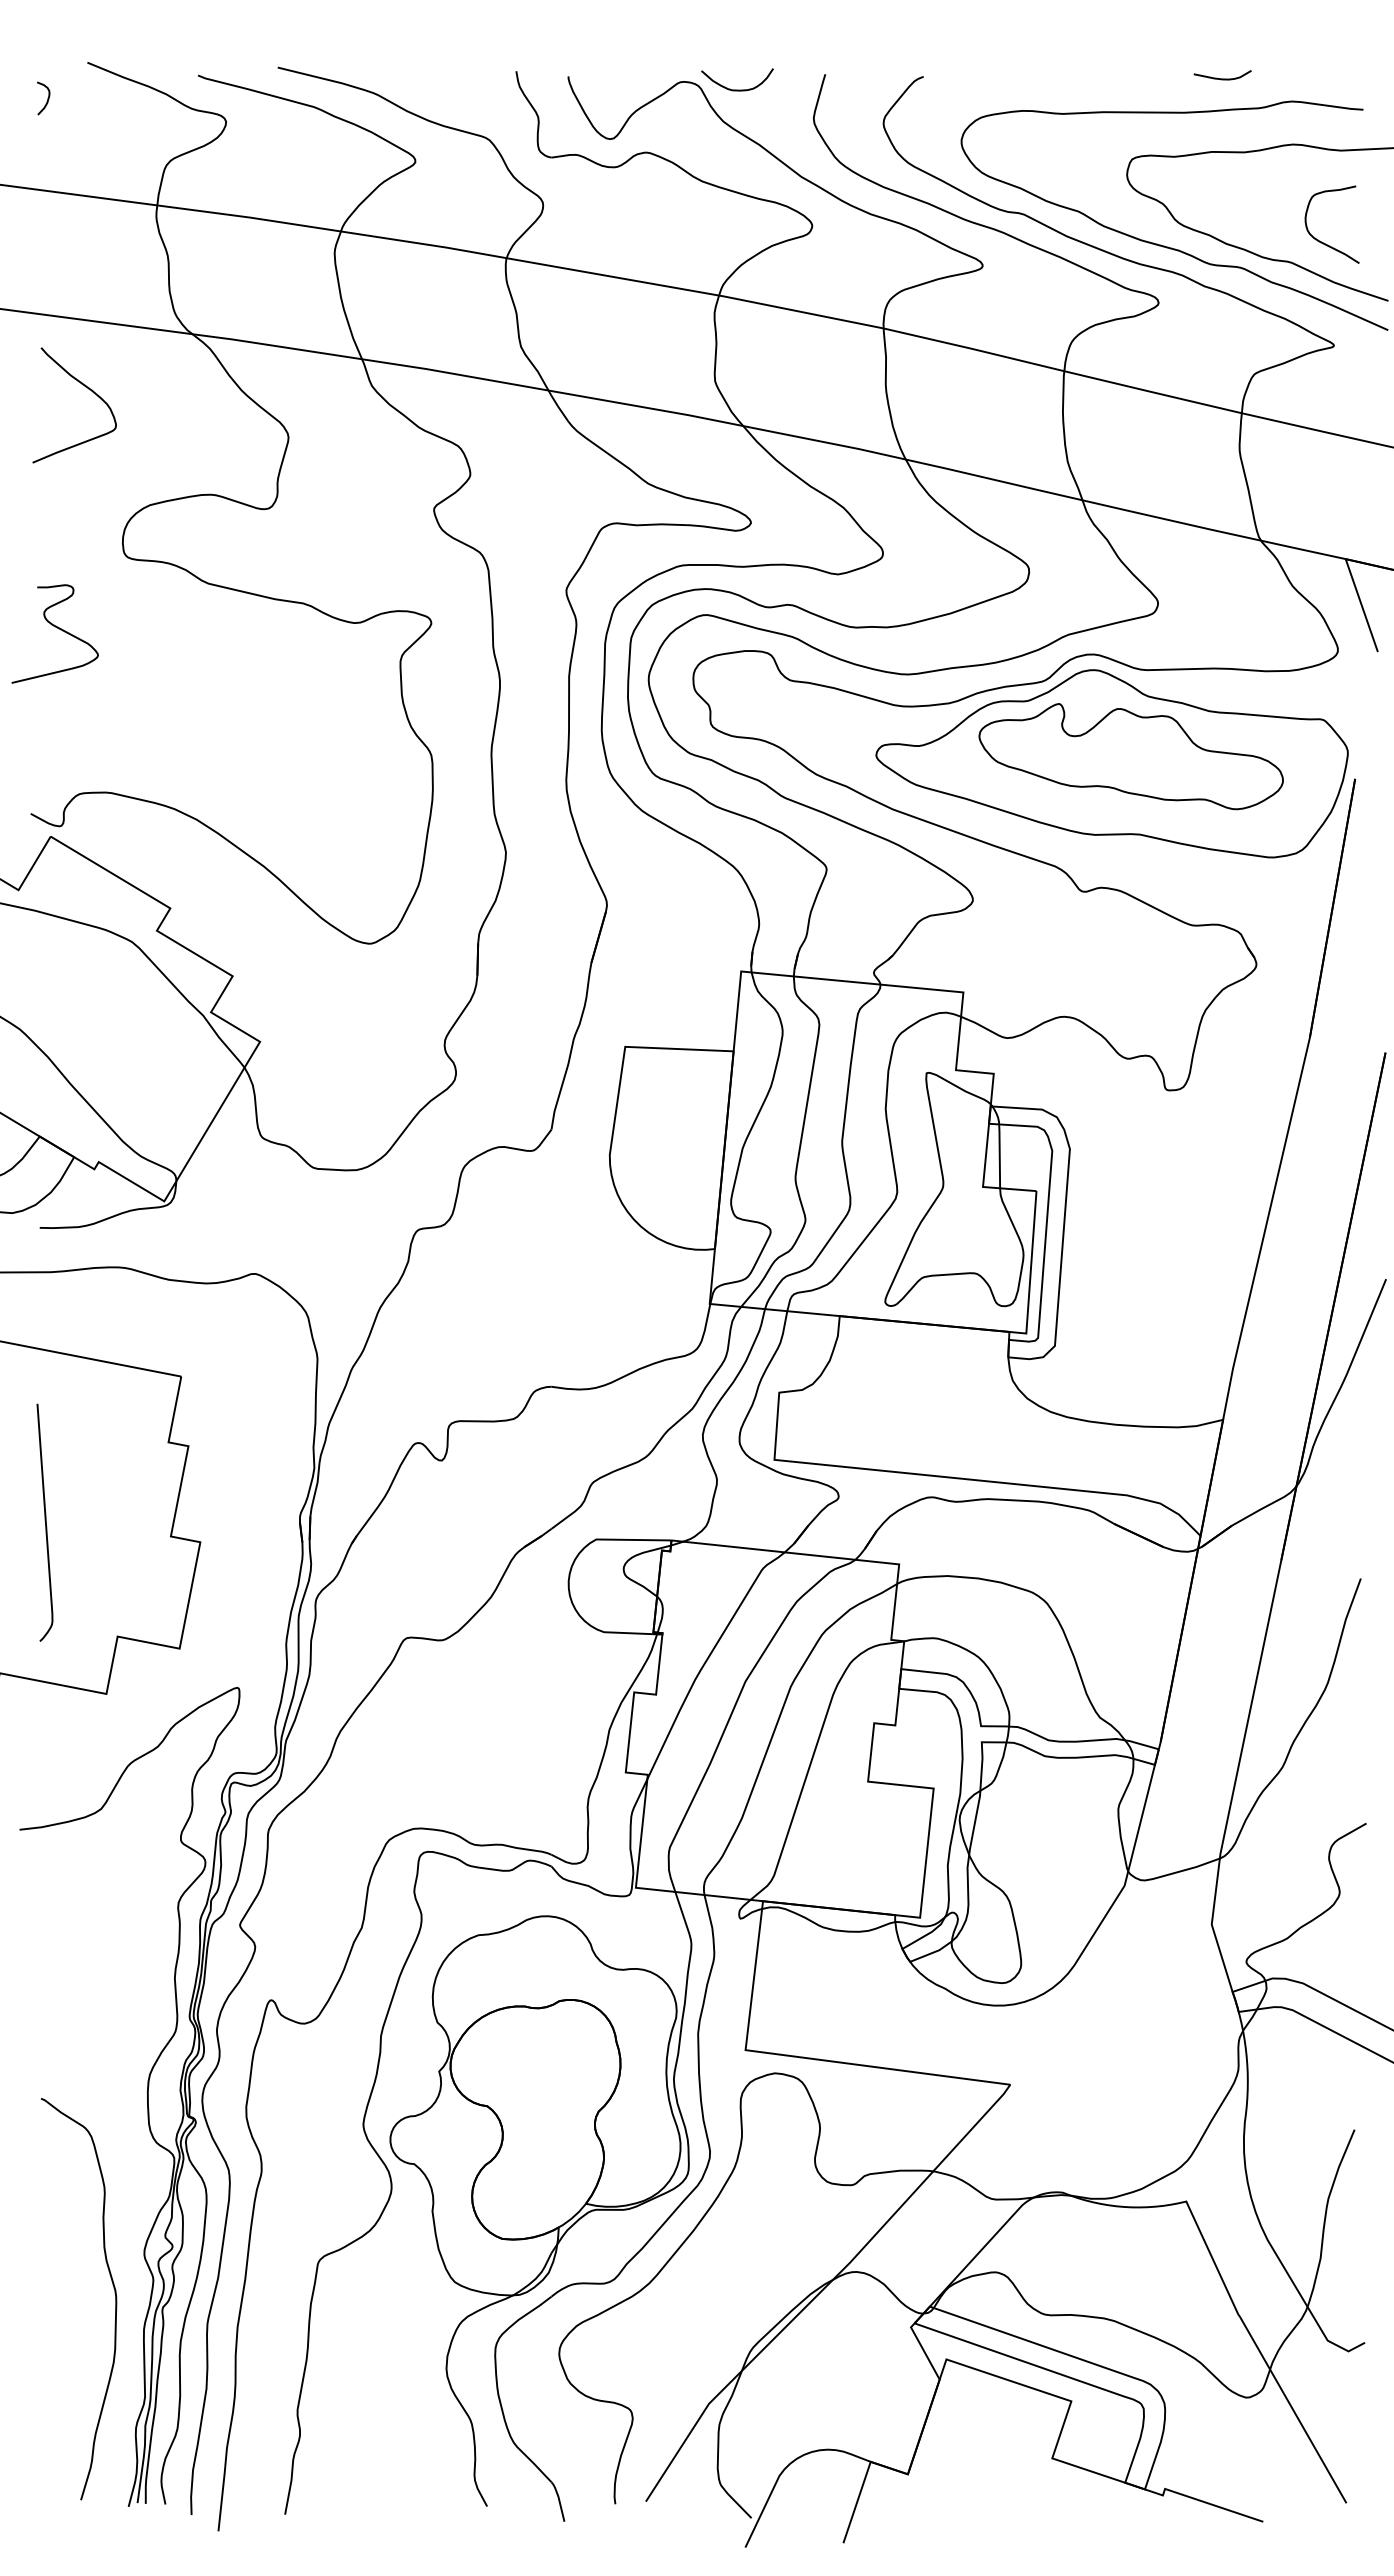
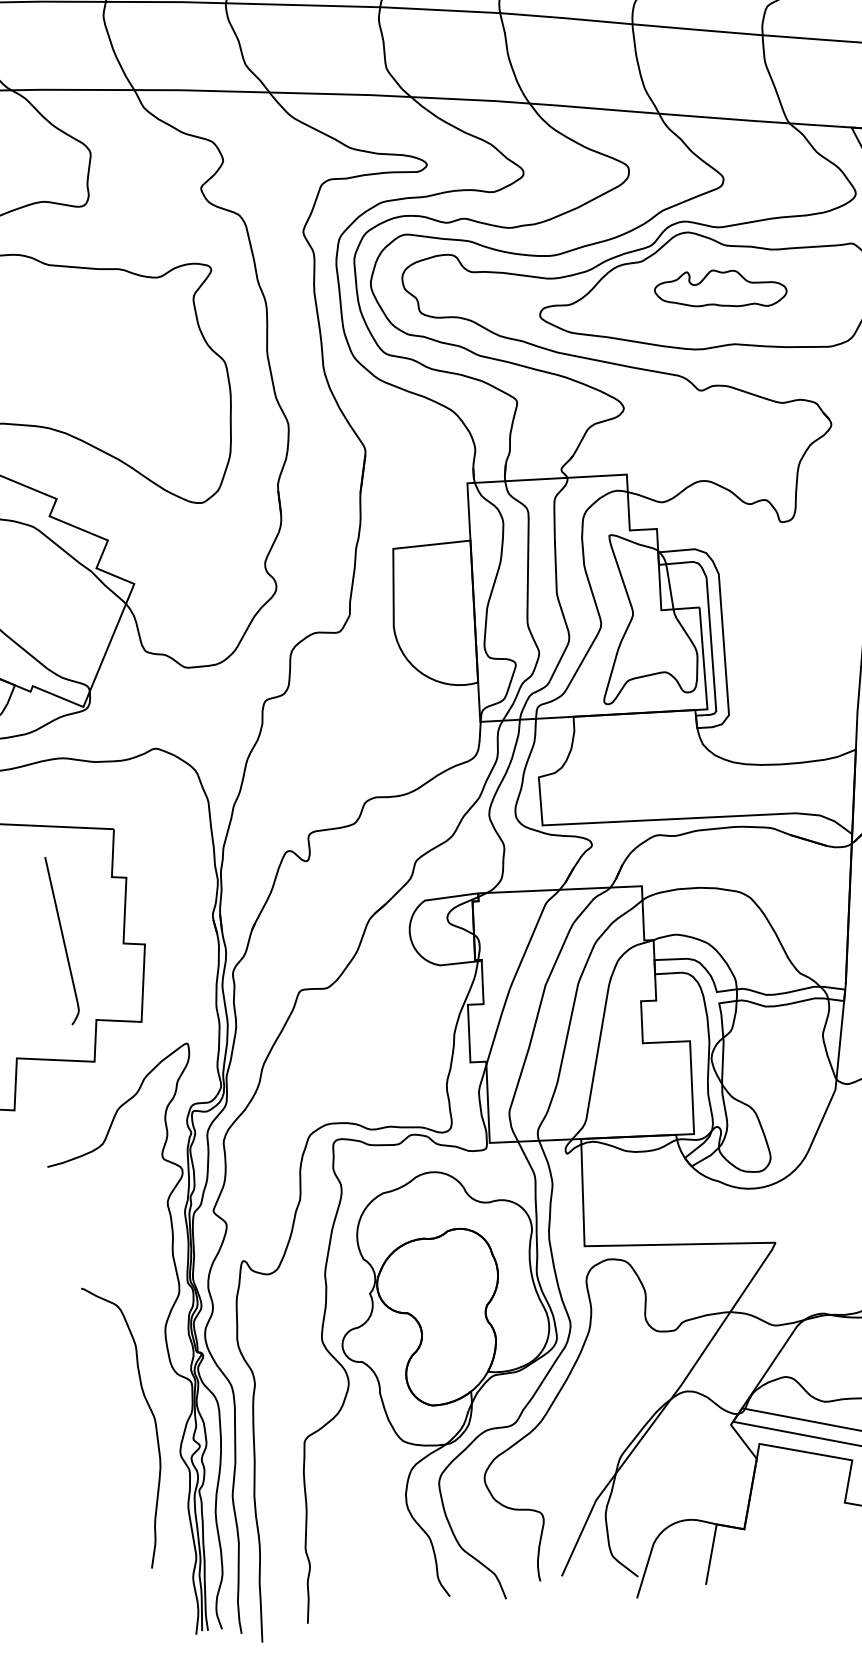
part: (1130, 756) -> (720, 289), size x0.6
curve: (44, 1521) -> (62, 939), moved
curve: (114, 2293) -> (153, 1418), moved

